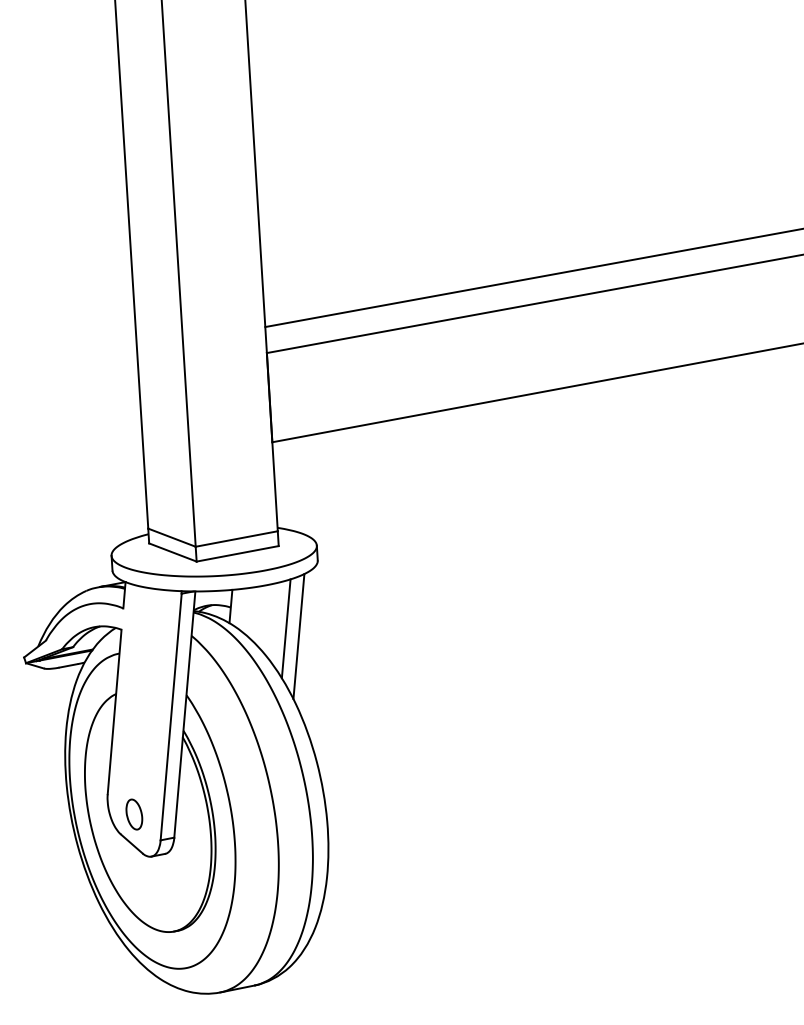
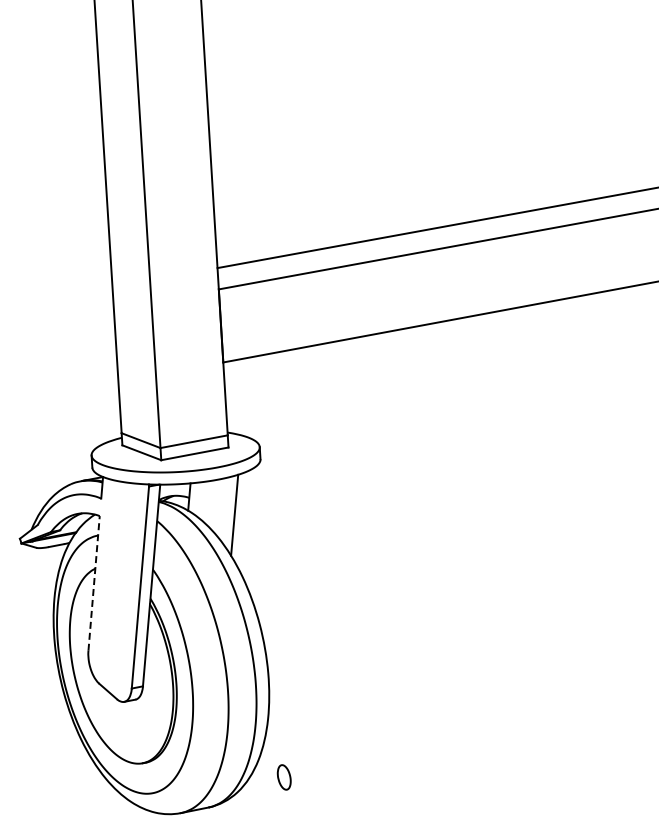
line: (298, 636) -> (244, 521), removed
line: (115, 712) -> (94, 583), solid -> dashed
part: (133, 814) -> (283, 777), moved

